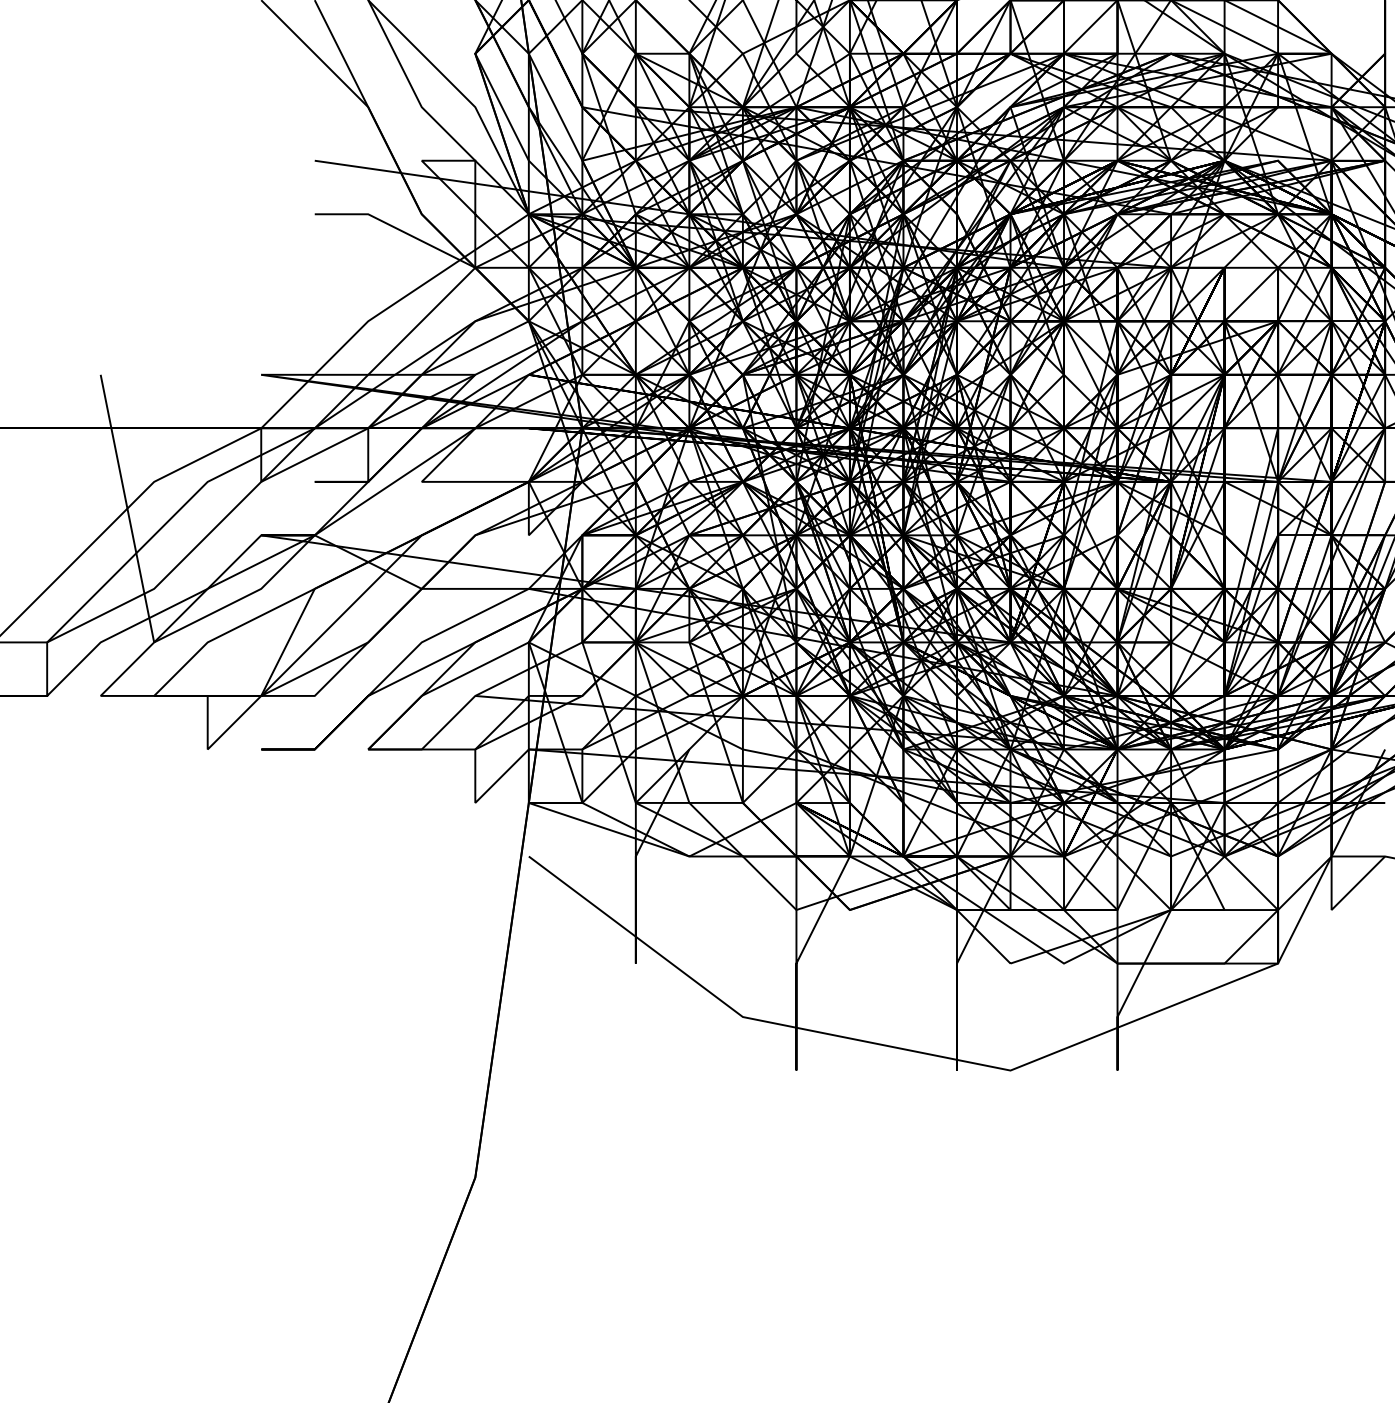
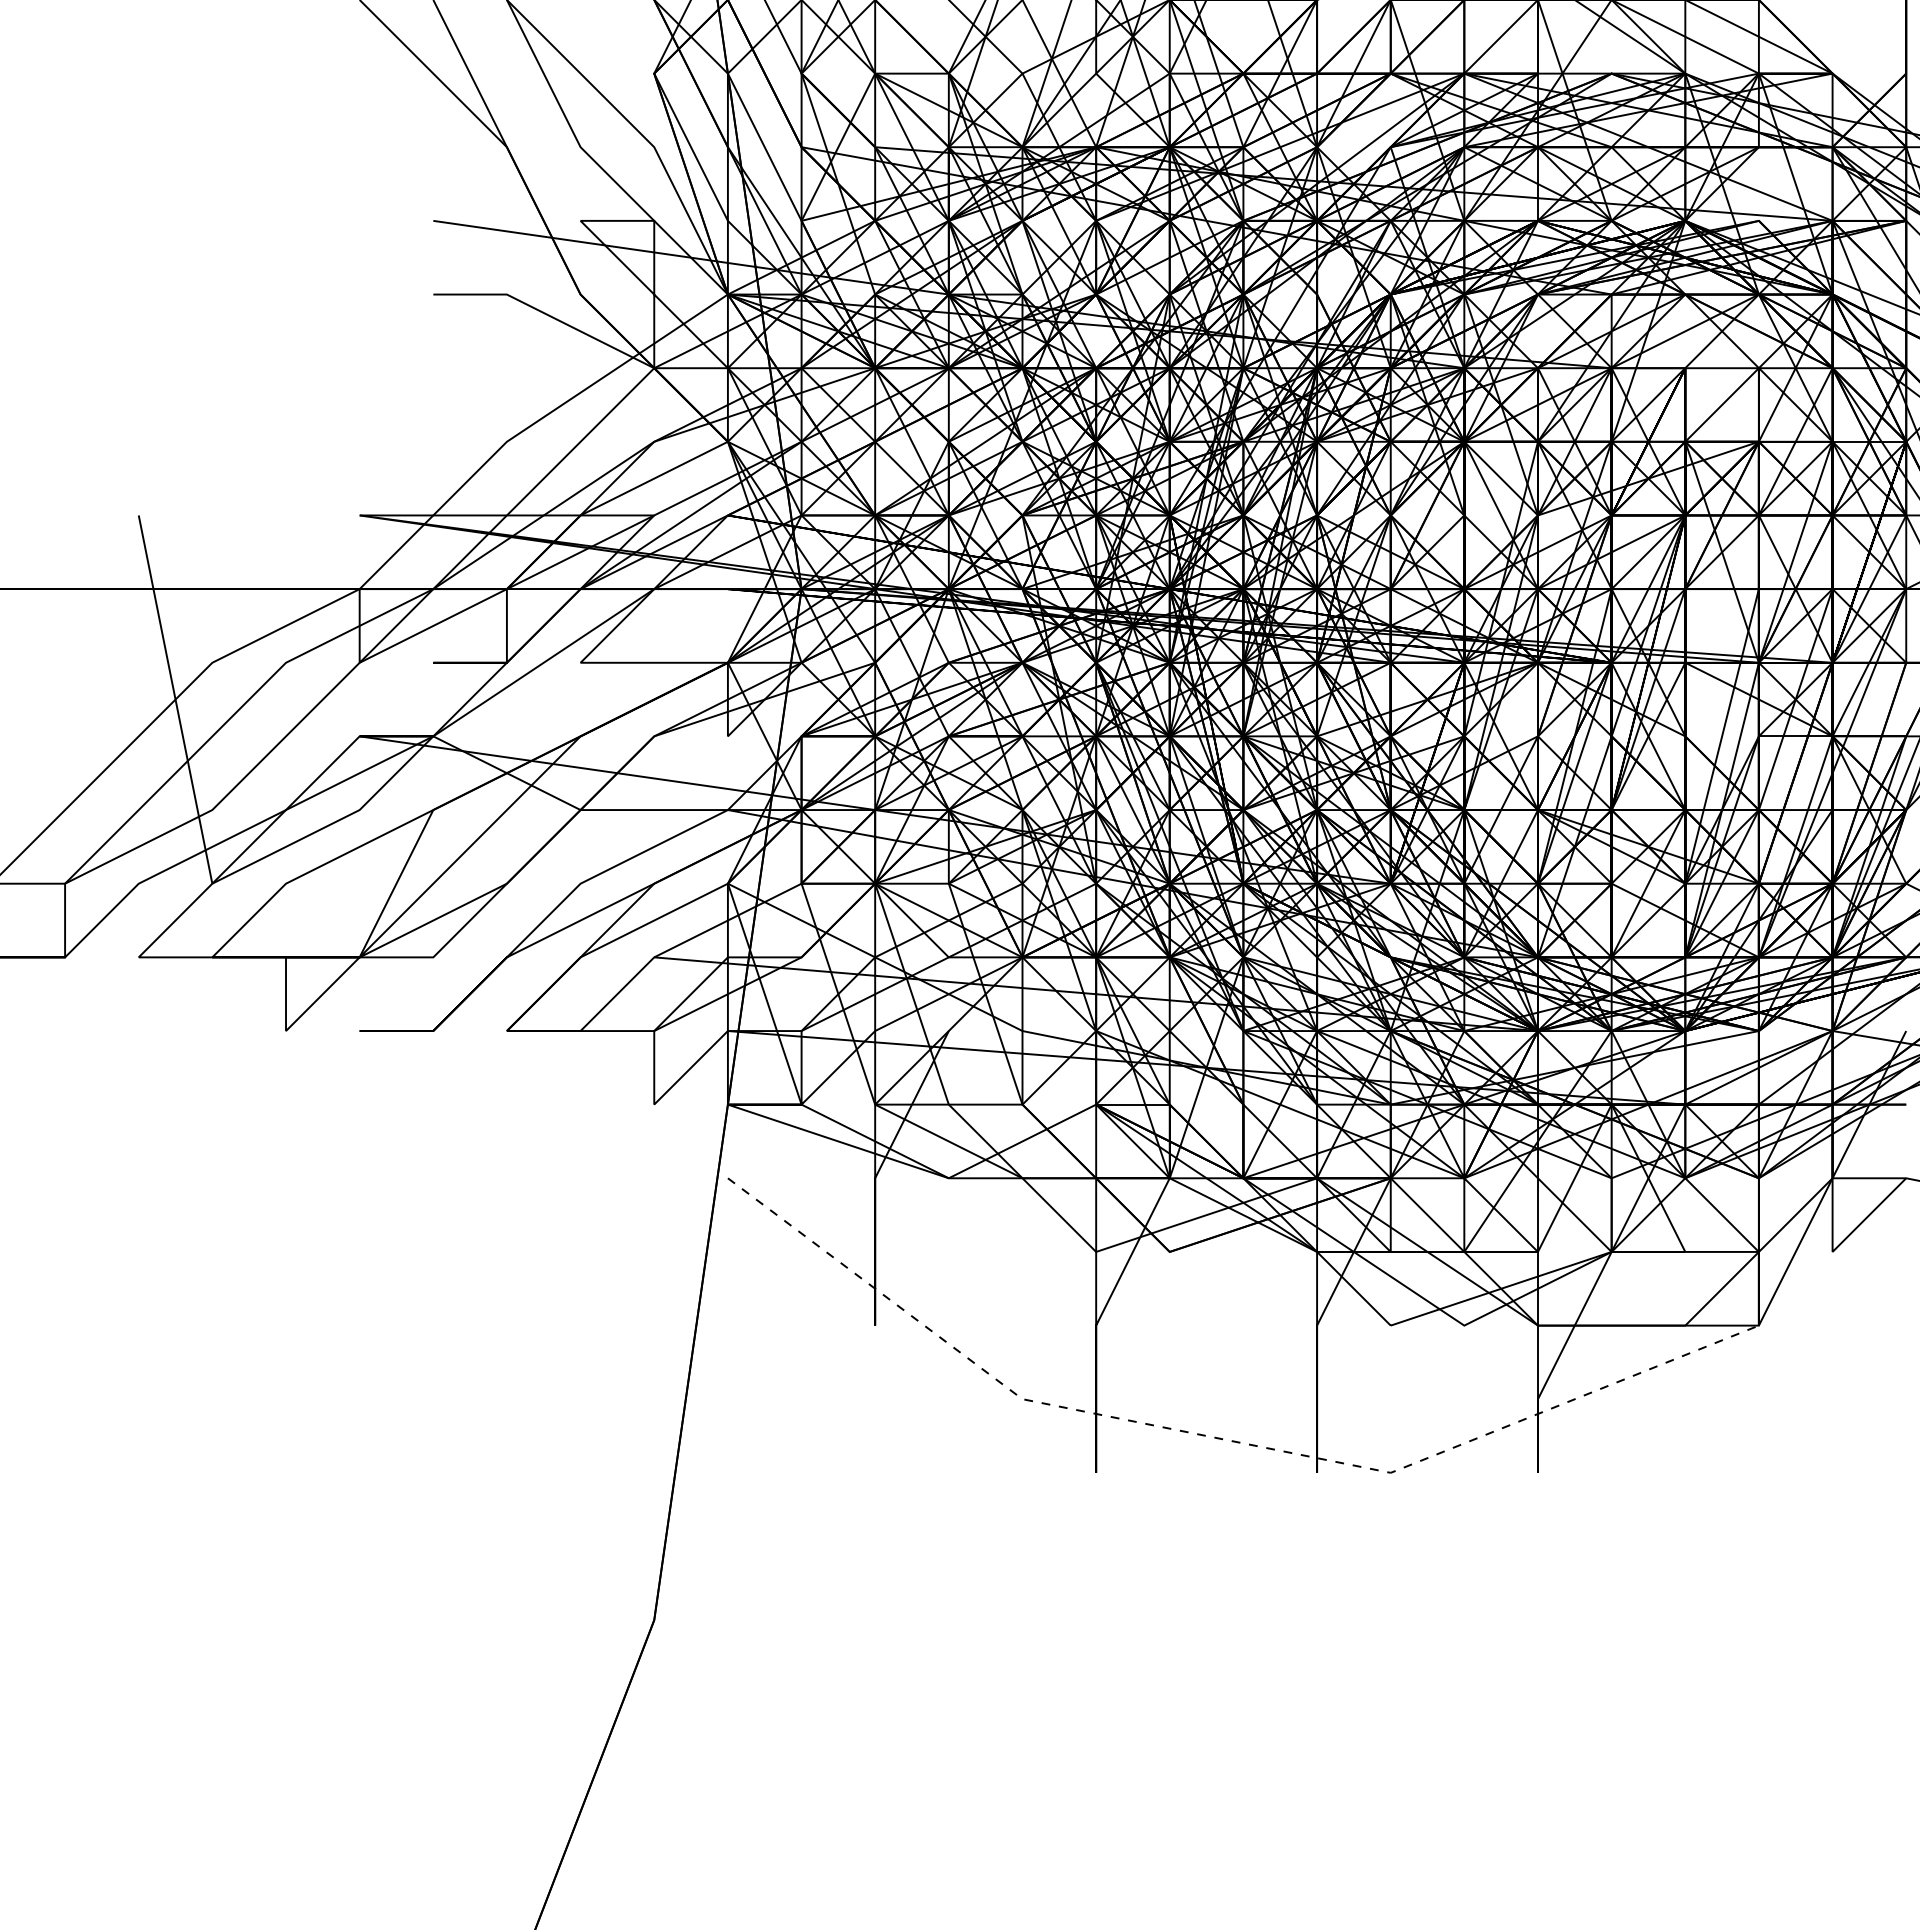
line: (886, 1045) -> (1220, 1438), solid -> dashed

